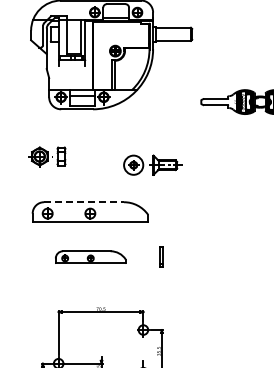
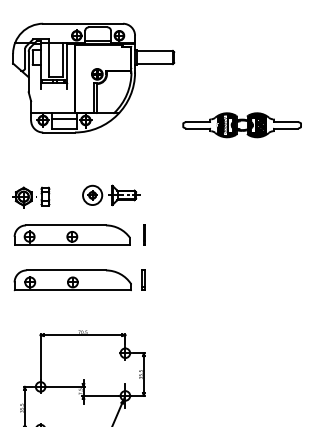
part: (47, 157) -> (31, 197), moved
part: (152, 165) -> (111, 195), moved
line: (84, 202) -> (66, 225), dashed -> solid
line: (162, 211) -> (144, 234), added
part: (90, 257) -> (72, 280), size x1.67

